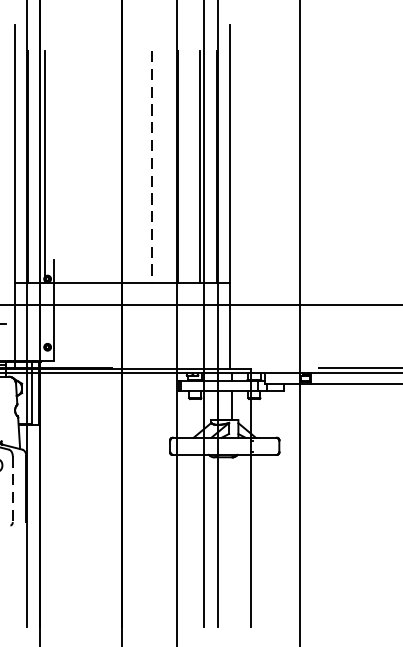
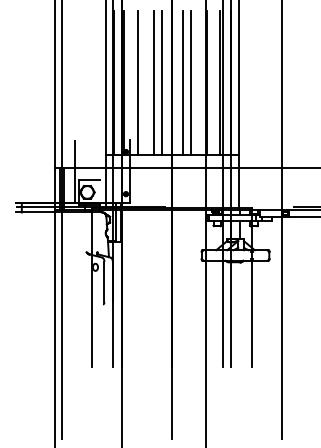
line: (66, 166) -> (137, 82), added
line: (92, 166) -> (153, 82), added
line: (105, 166) -> (161, 82), added
line: (138, 166) -> (182, 82), added
line: (151, 166) -> (190, 82), dashed -> solid
line: (12, 490) -> (104, 282), dashed -> solid

